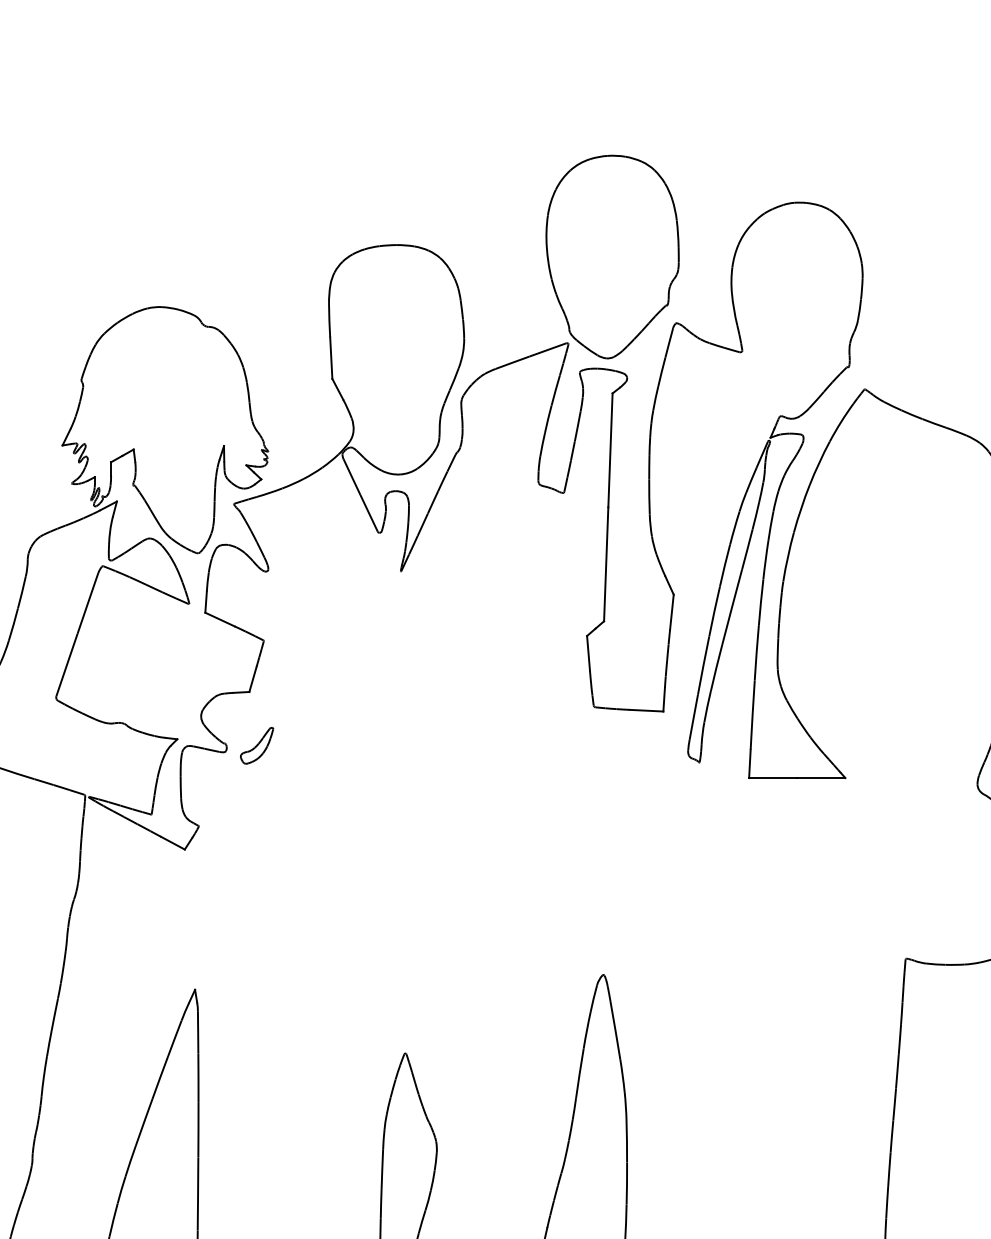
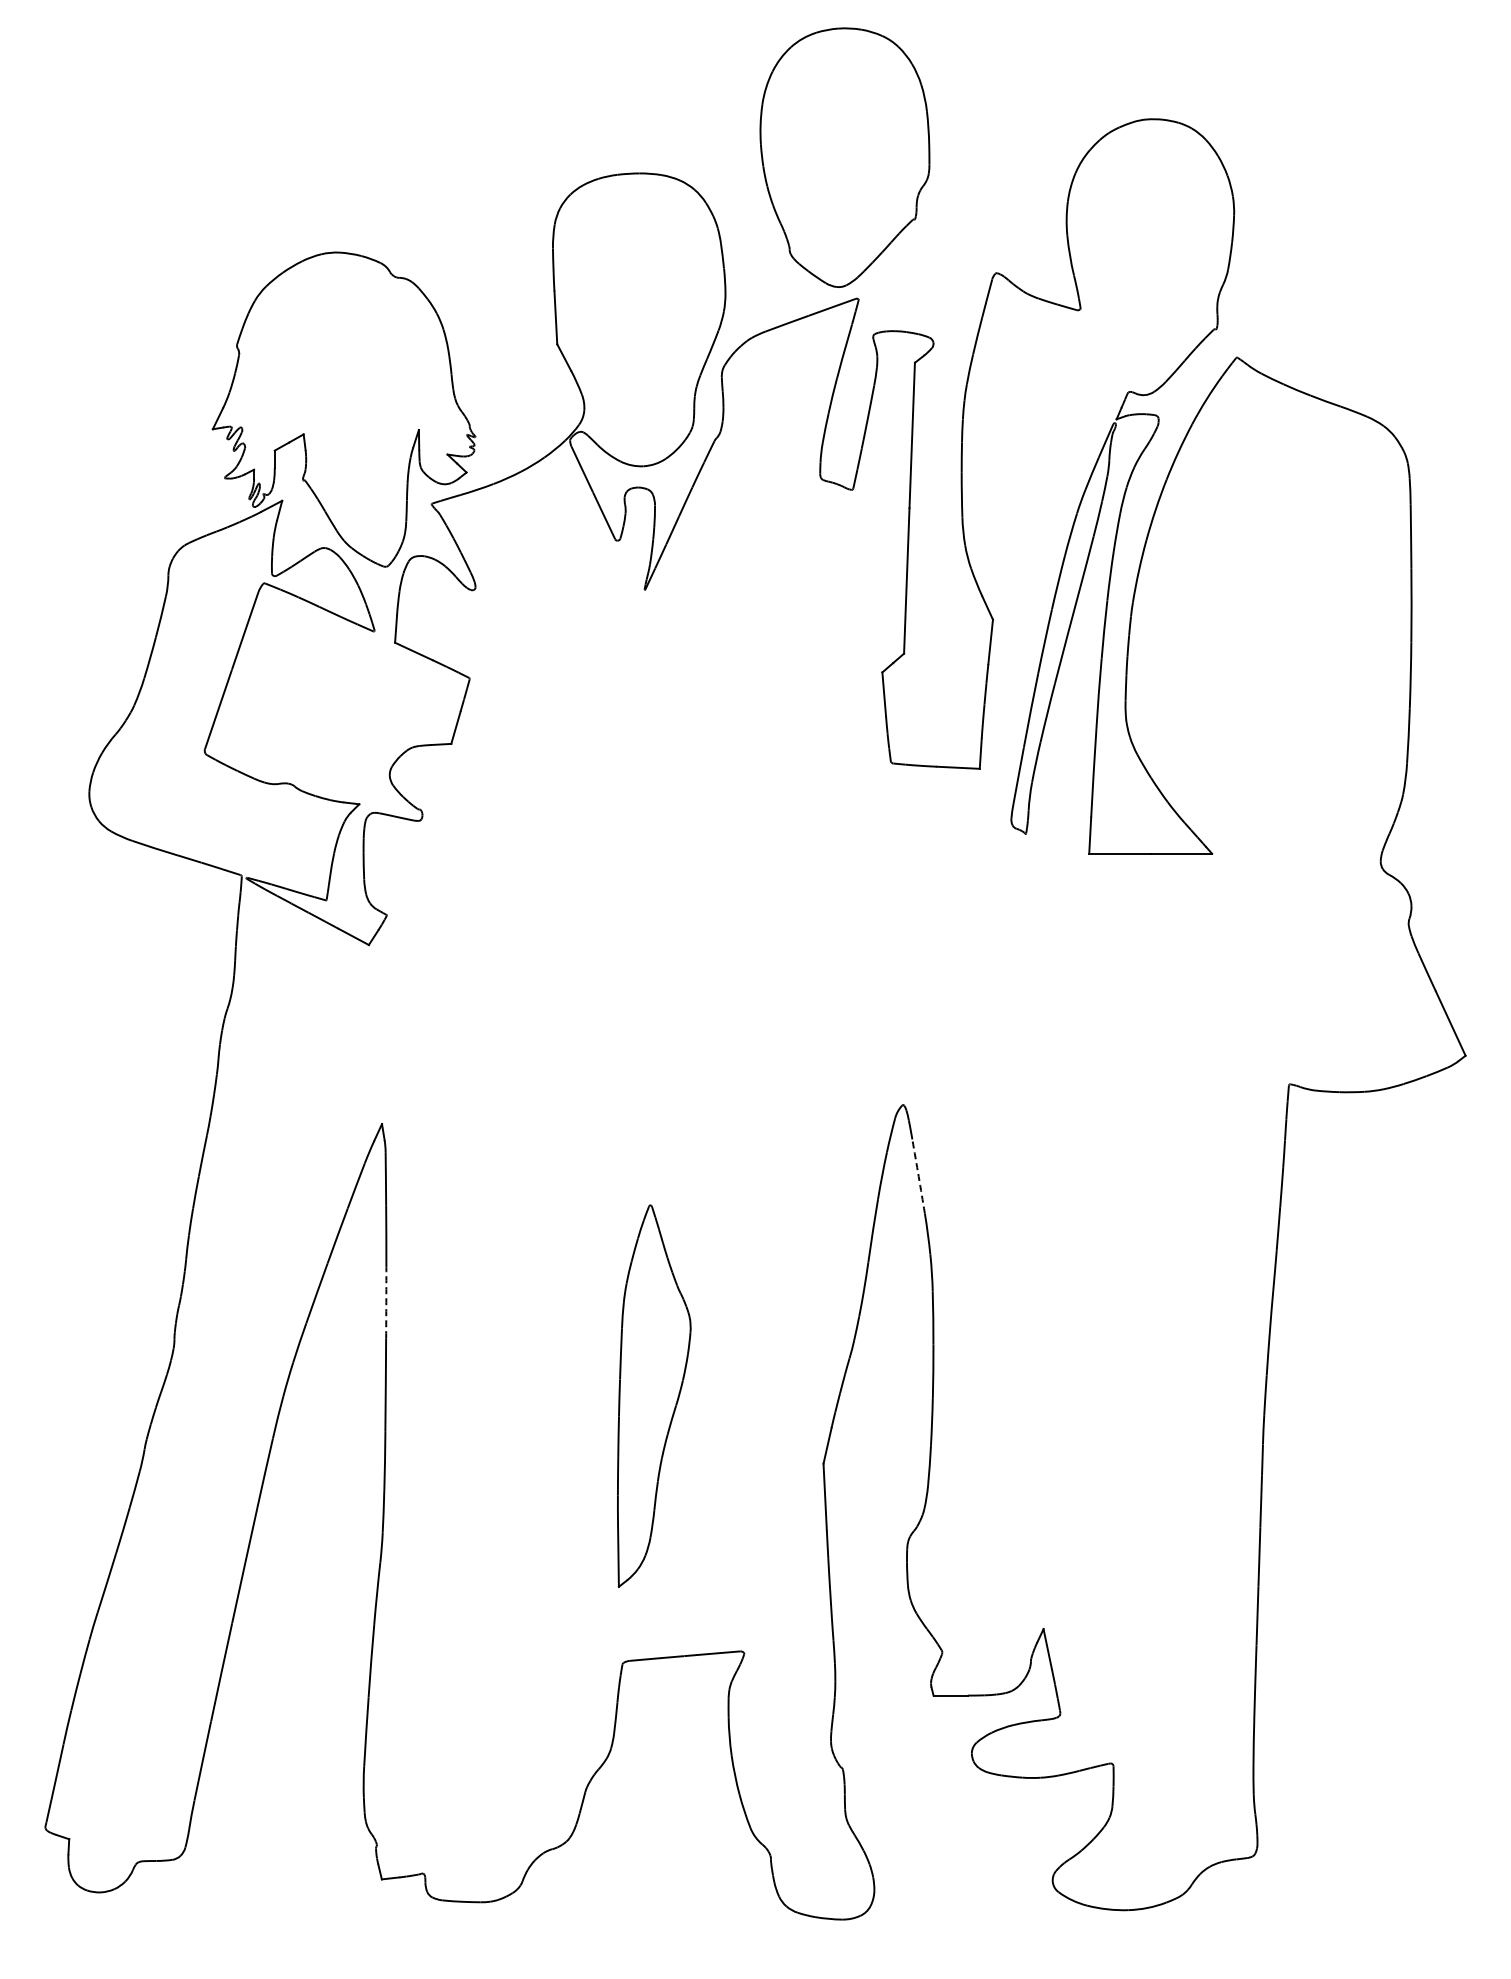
part: (612, 256) -> (844, 157), moved
part: (256, 745) -> (460, 812), removed
arc: (615, 1030) -> (918, 1176), solid -> dashed
arc: (198, 1129) -> (386, 1302), solid -> dashed

